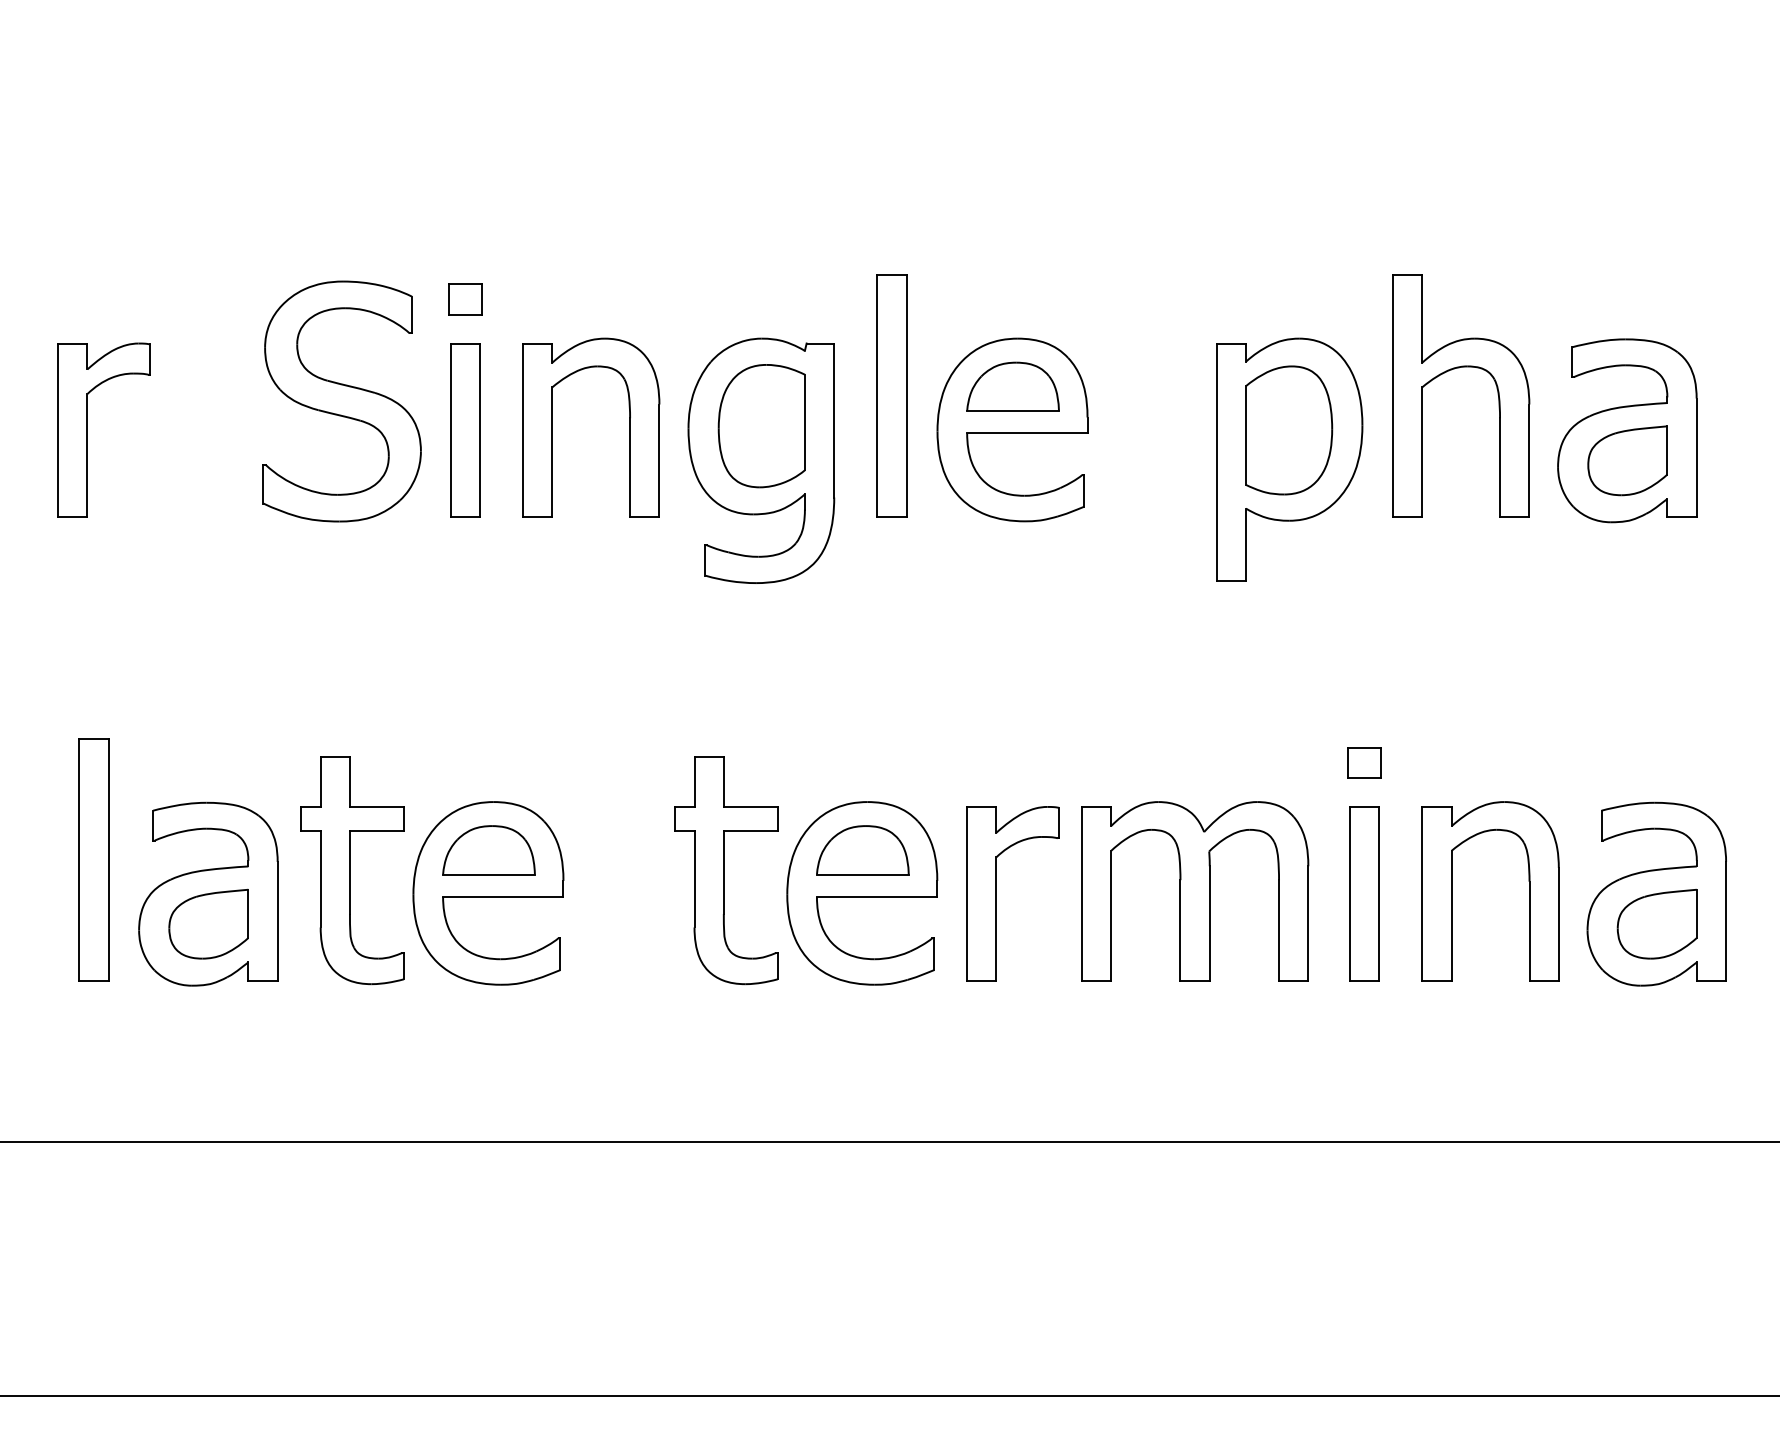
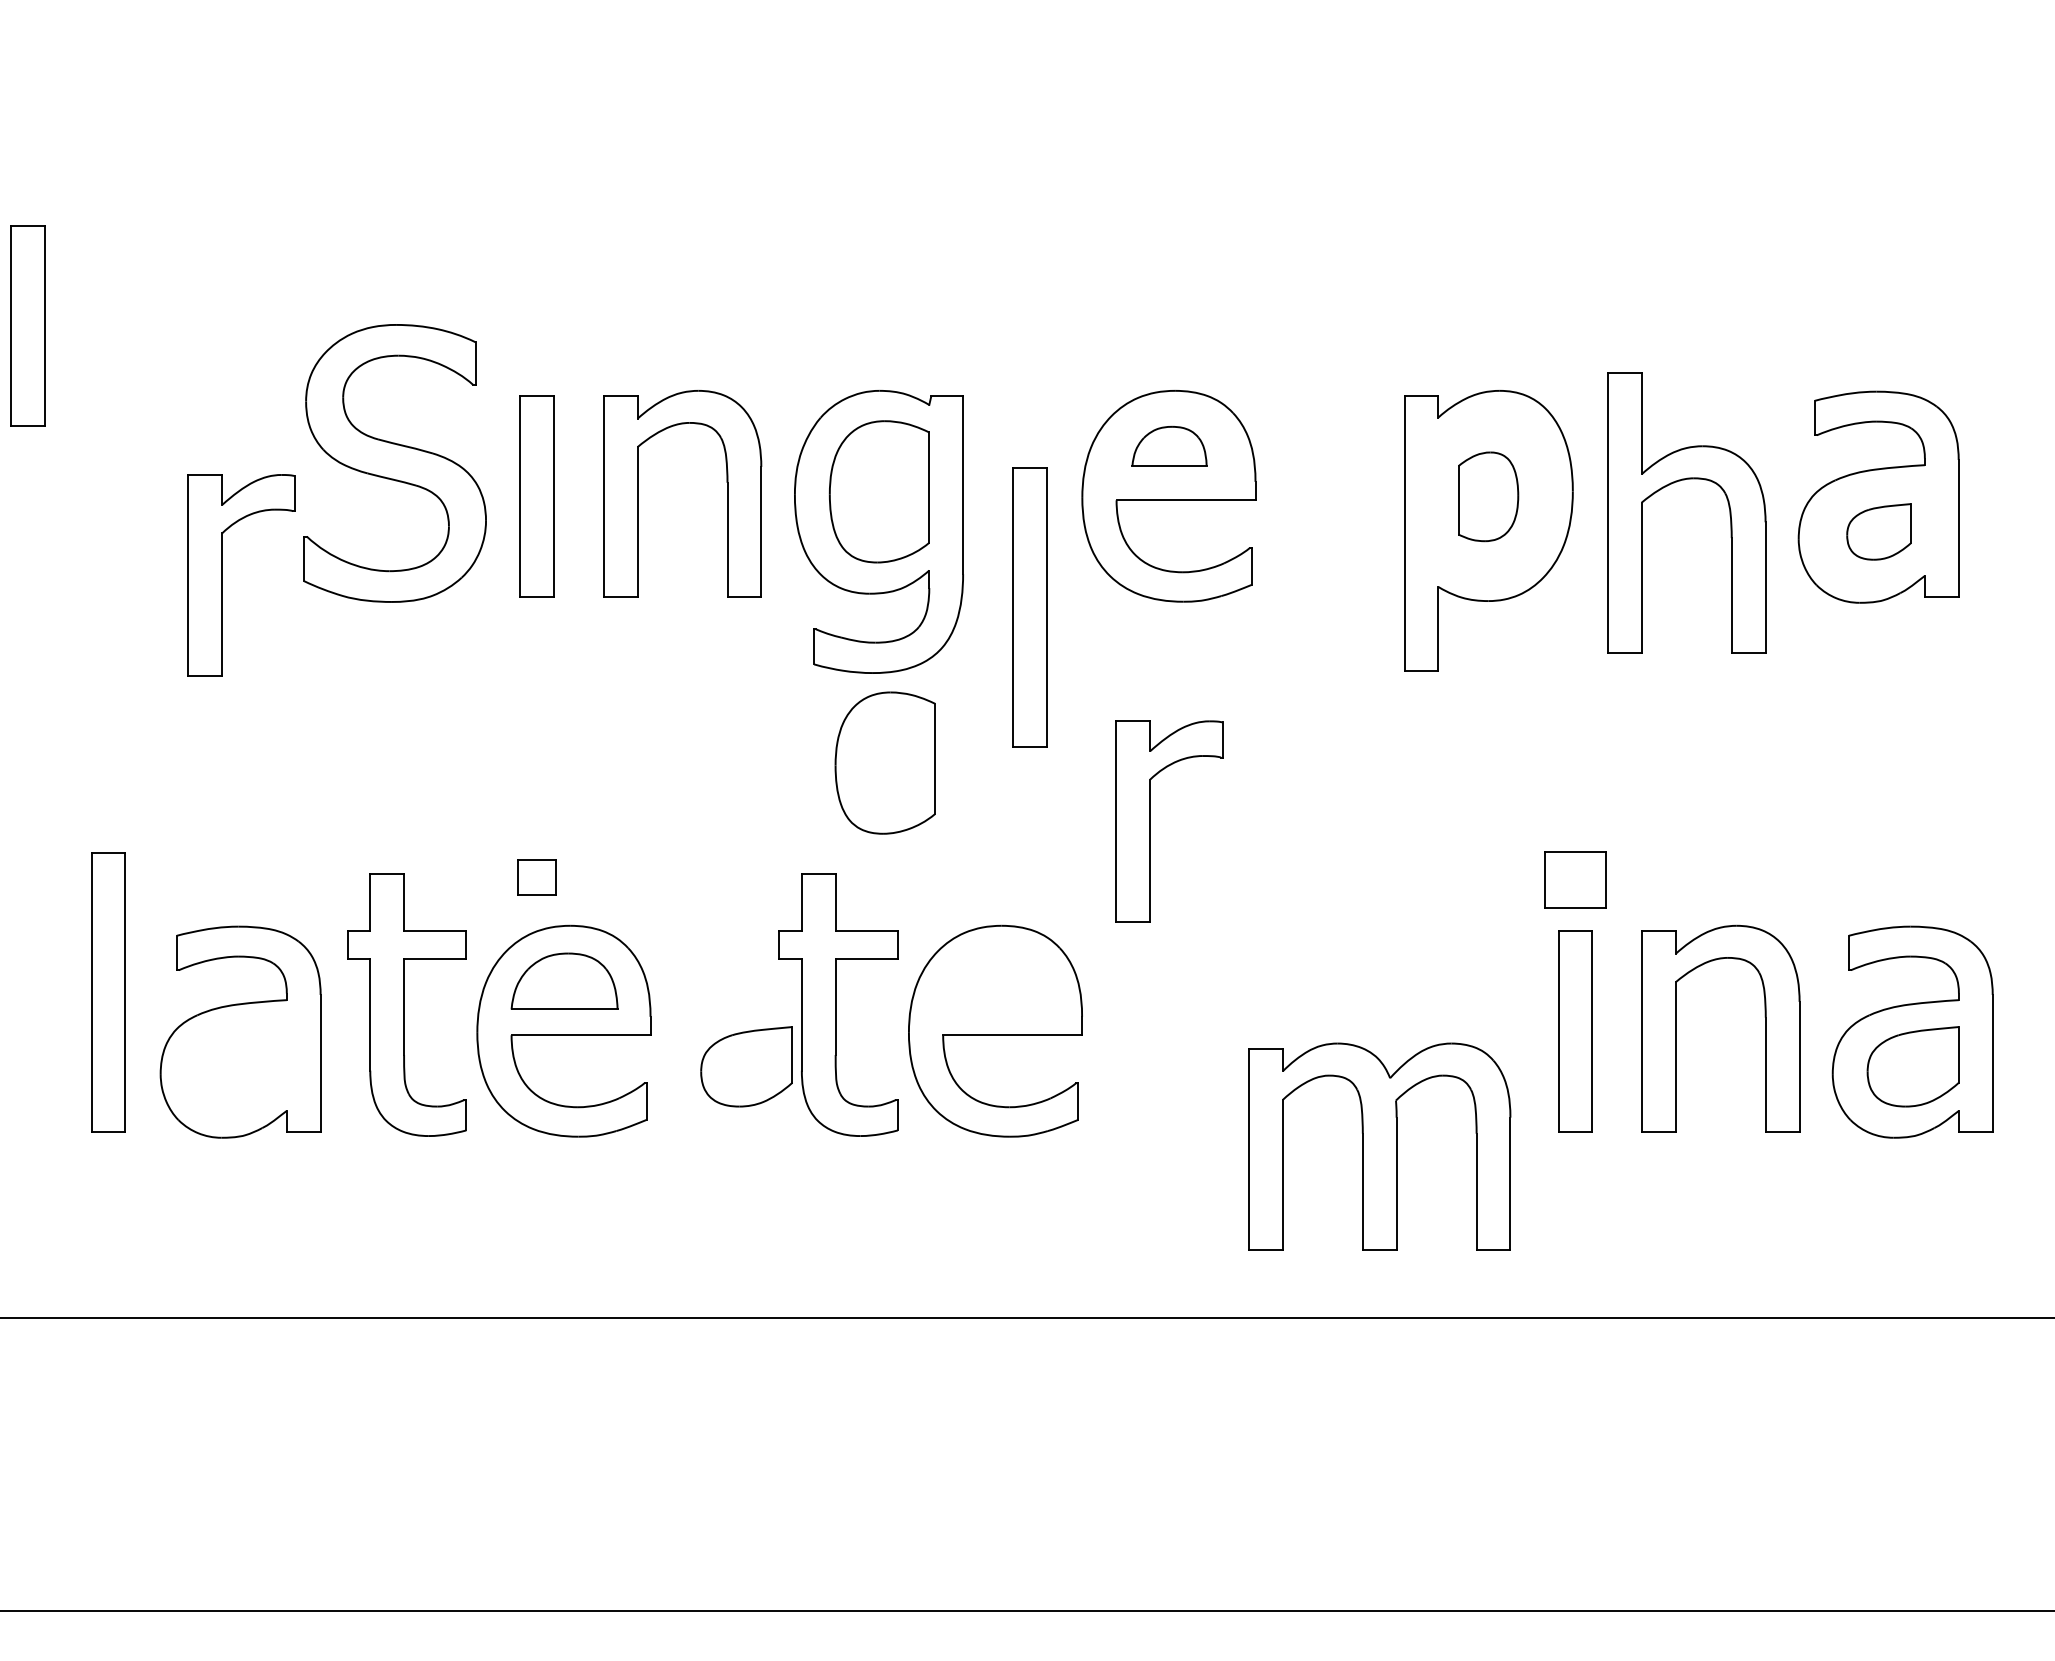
part: (24, 282) -> (28, 326), added
part: (465, 299) -> (537, 877), moved
part: (1449, 371) -> (1673, 484), moved
part: (1012, 386) -> (1168, 446), size x0.7
part: (891, 395) -> (1029, 606), moved
part: (87, 429) -> (222, 574), moved
part: (1289, 430) -> (1488, 496), size x0.6
part: (1627, 460) -> (1878, 531), size x0.7
part: (766, 661) -> (884, 763), added
part: (1364, 762) -> (1575, 880), size x1.6
part: (862, 850) -> (995, 981), removed
part: (1195, 891) -> (1380, 1146), moved
part: (996, 893) -> (1150, 821), moved
part: (208, 923) -> (746, 1065), moved

